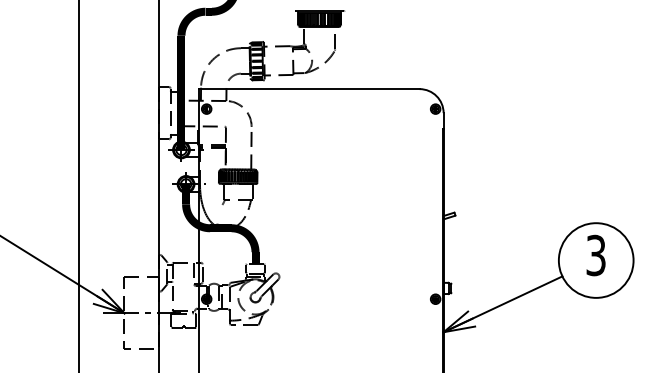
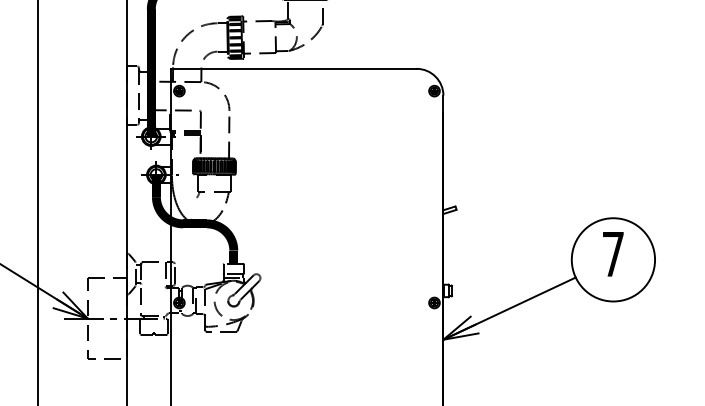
text: (595, 255) -> (612, 254), 3 -> 7

